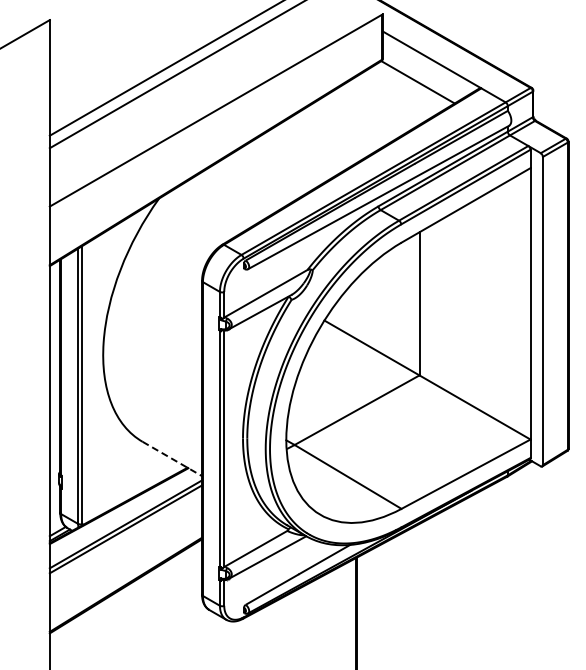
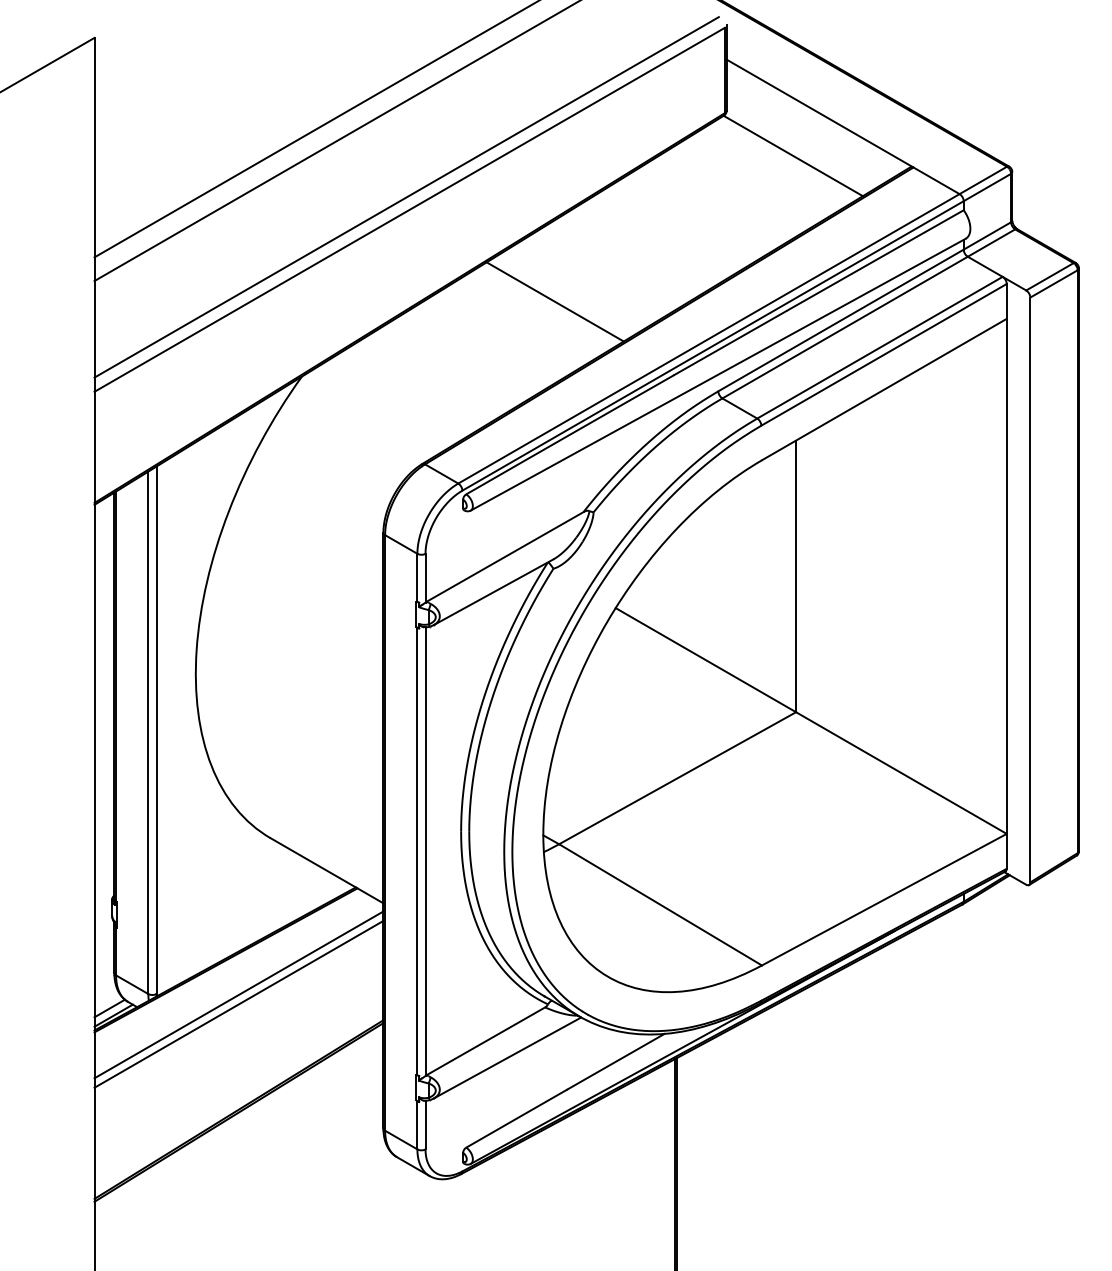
line: (213, 104) -> (405, 198), added
line: (292, 159) -> (555, 302), added
line: (172, 459) -> (327, 871), dashed -> solid

